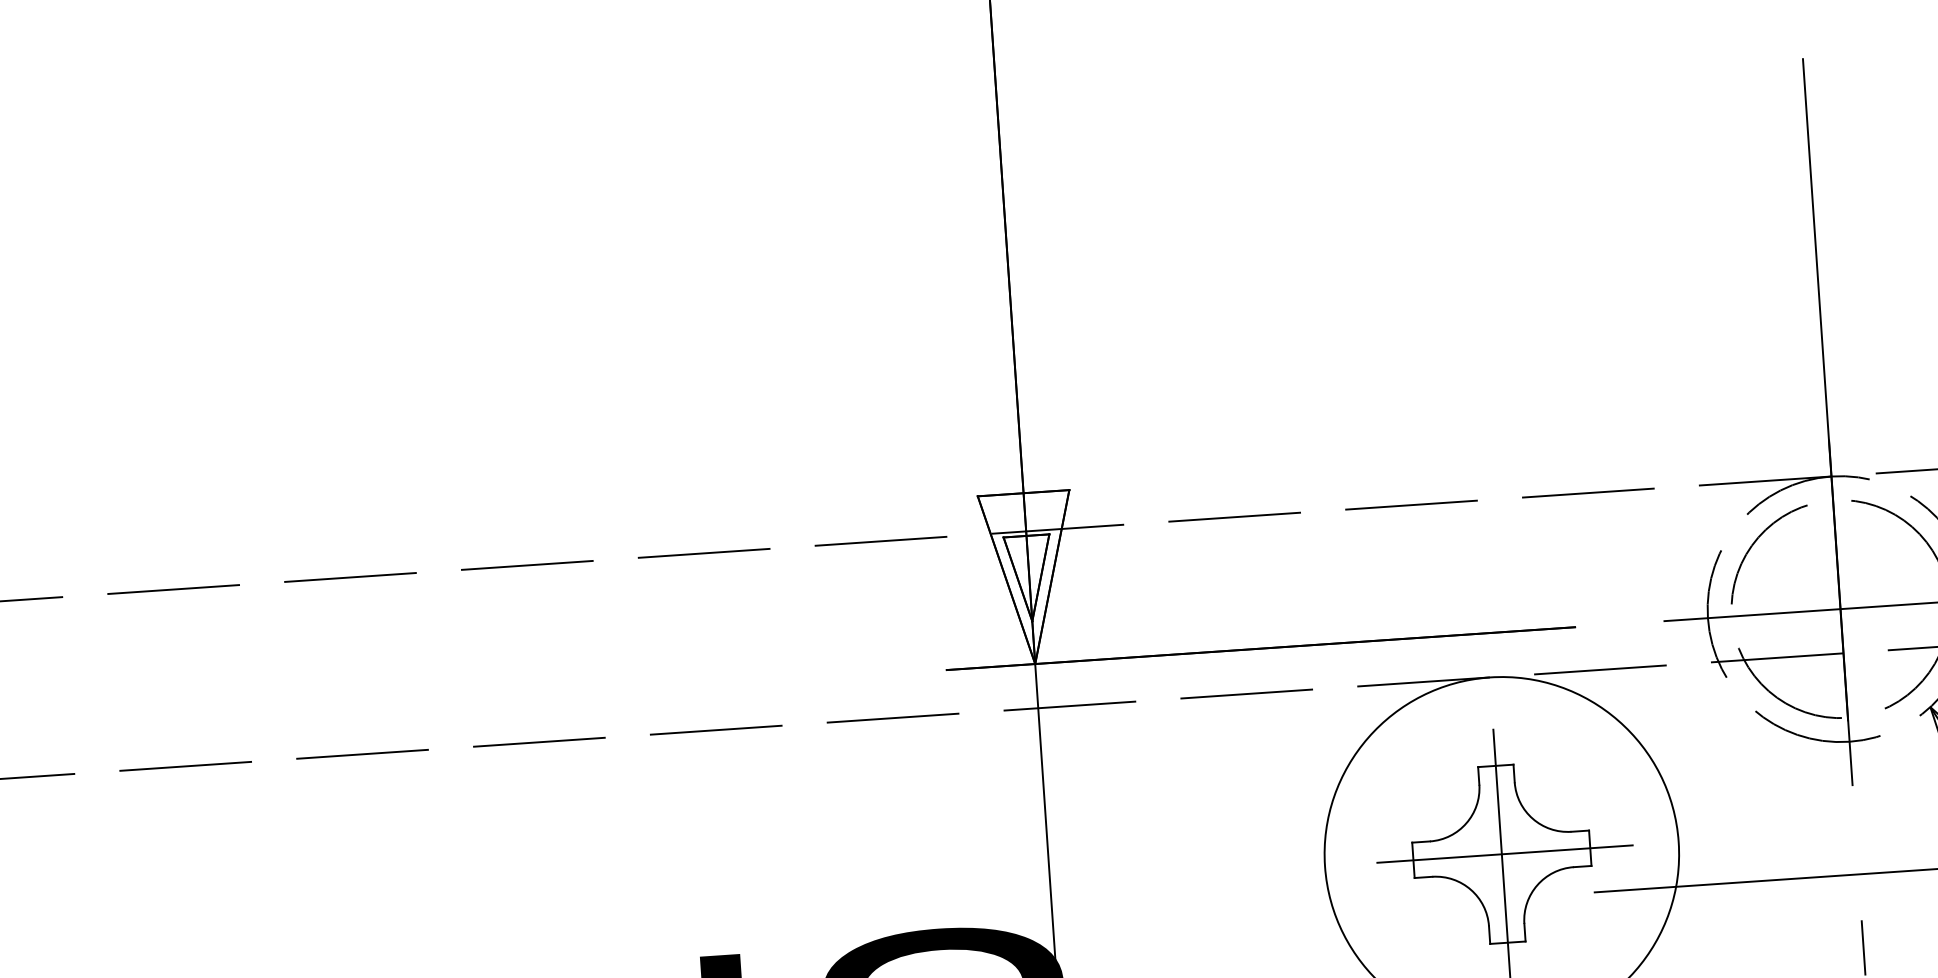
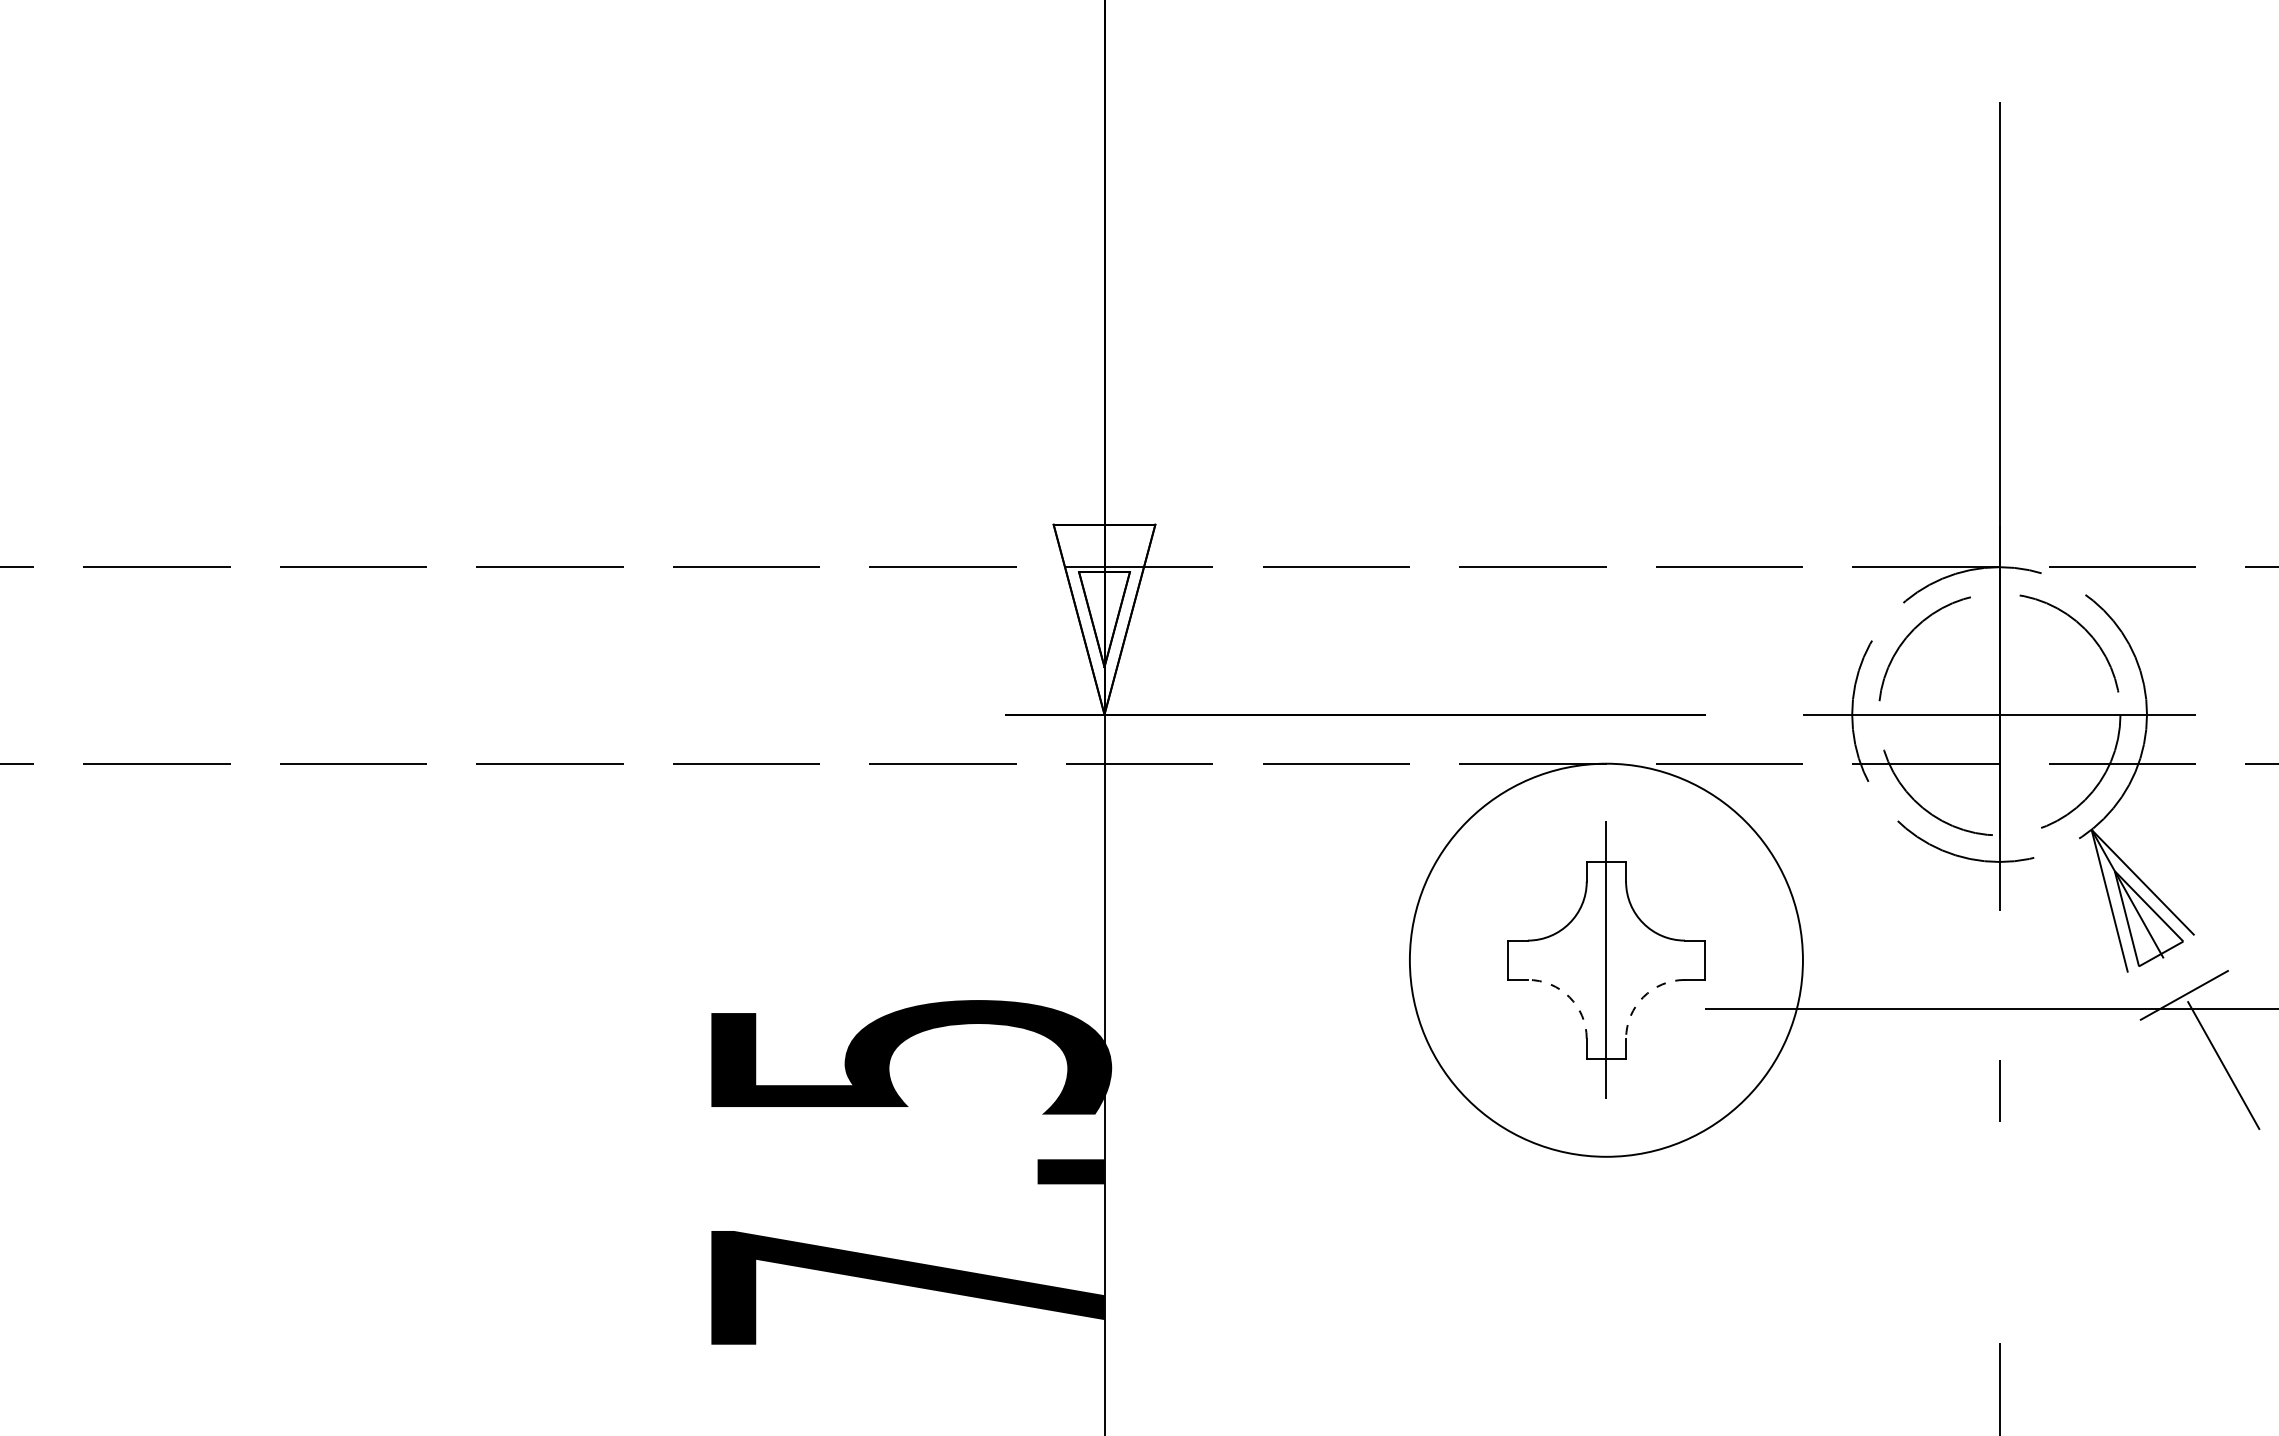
line: (1504, 854) -> (1609, 960), removed
arc: (1537, 885) -> (1643, 997), solid -> dashed
arc: (1470, 890) -> (1569, 997), solid -> dashed

